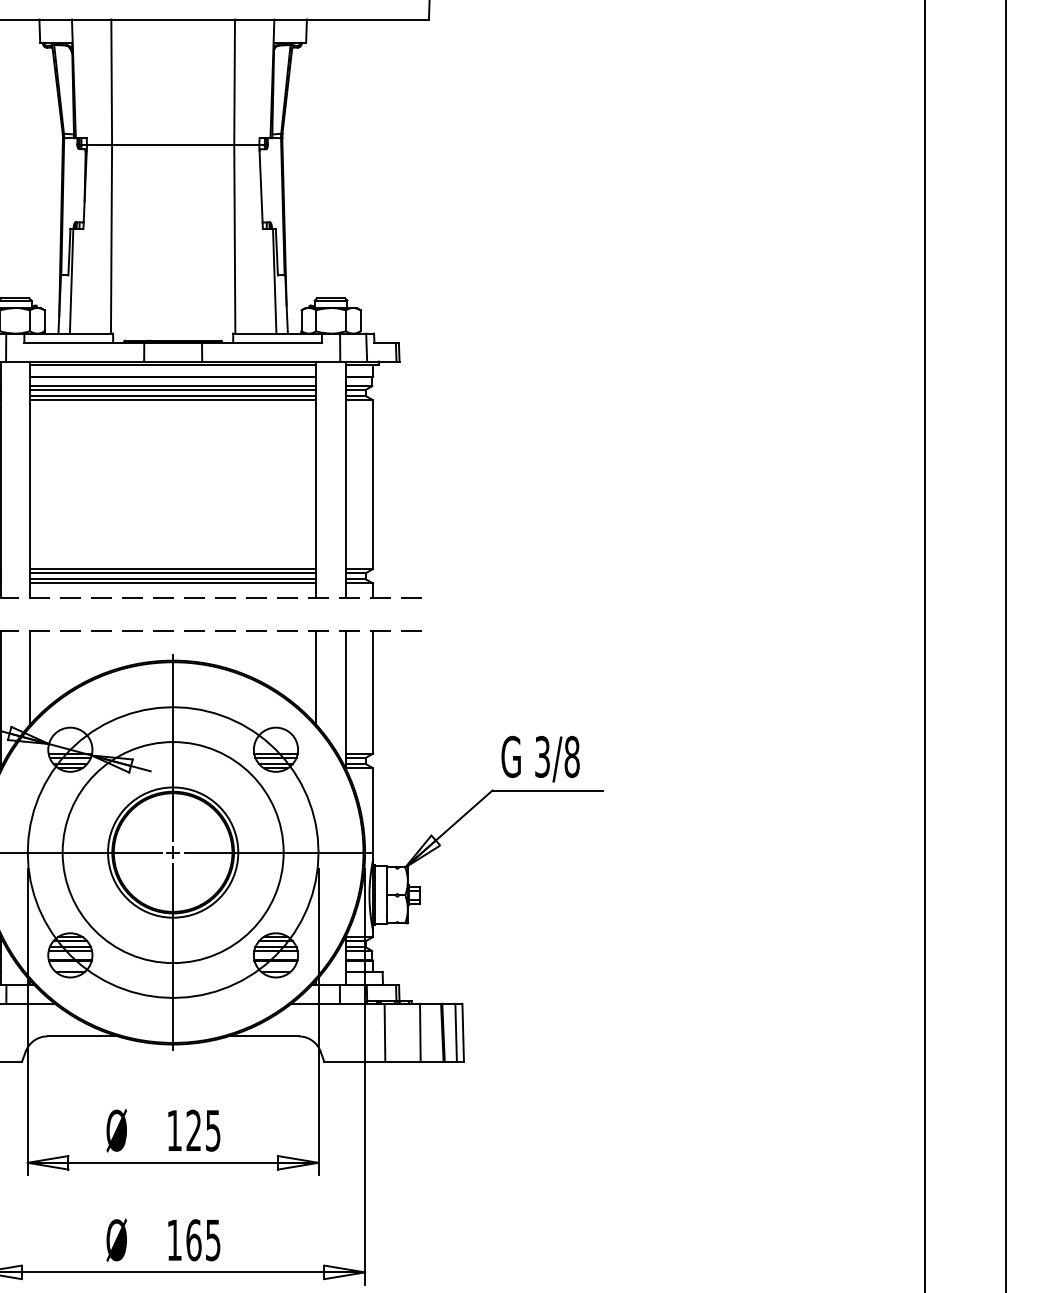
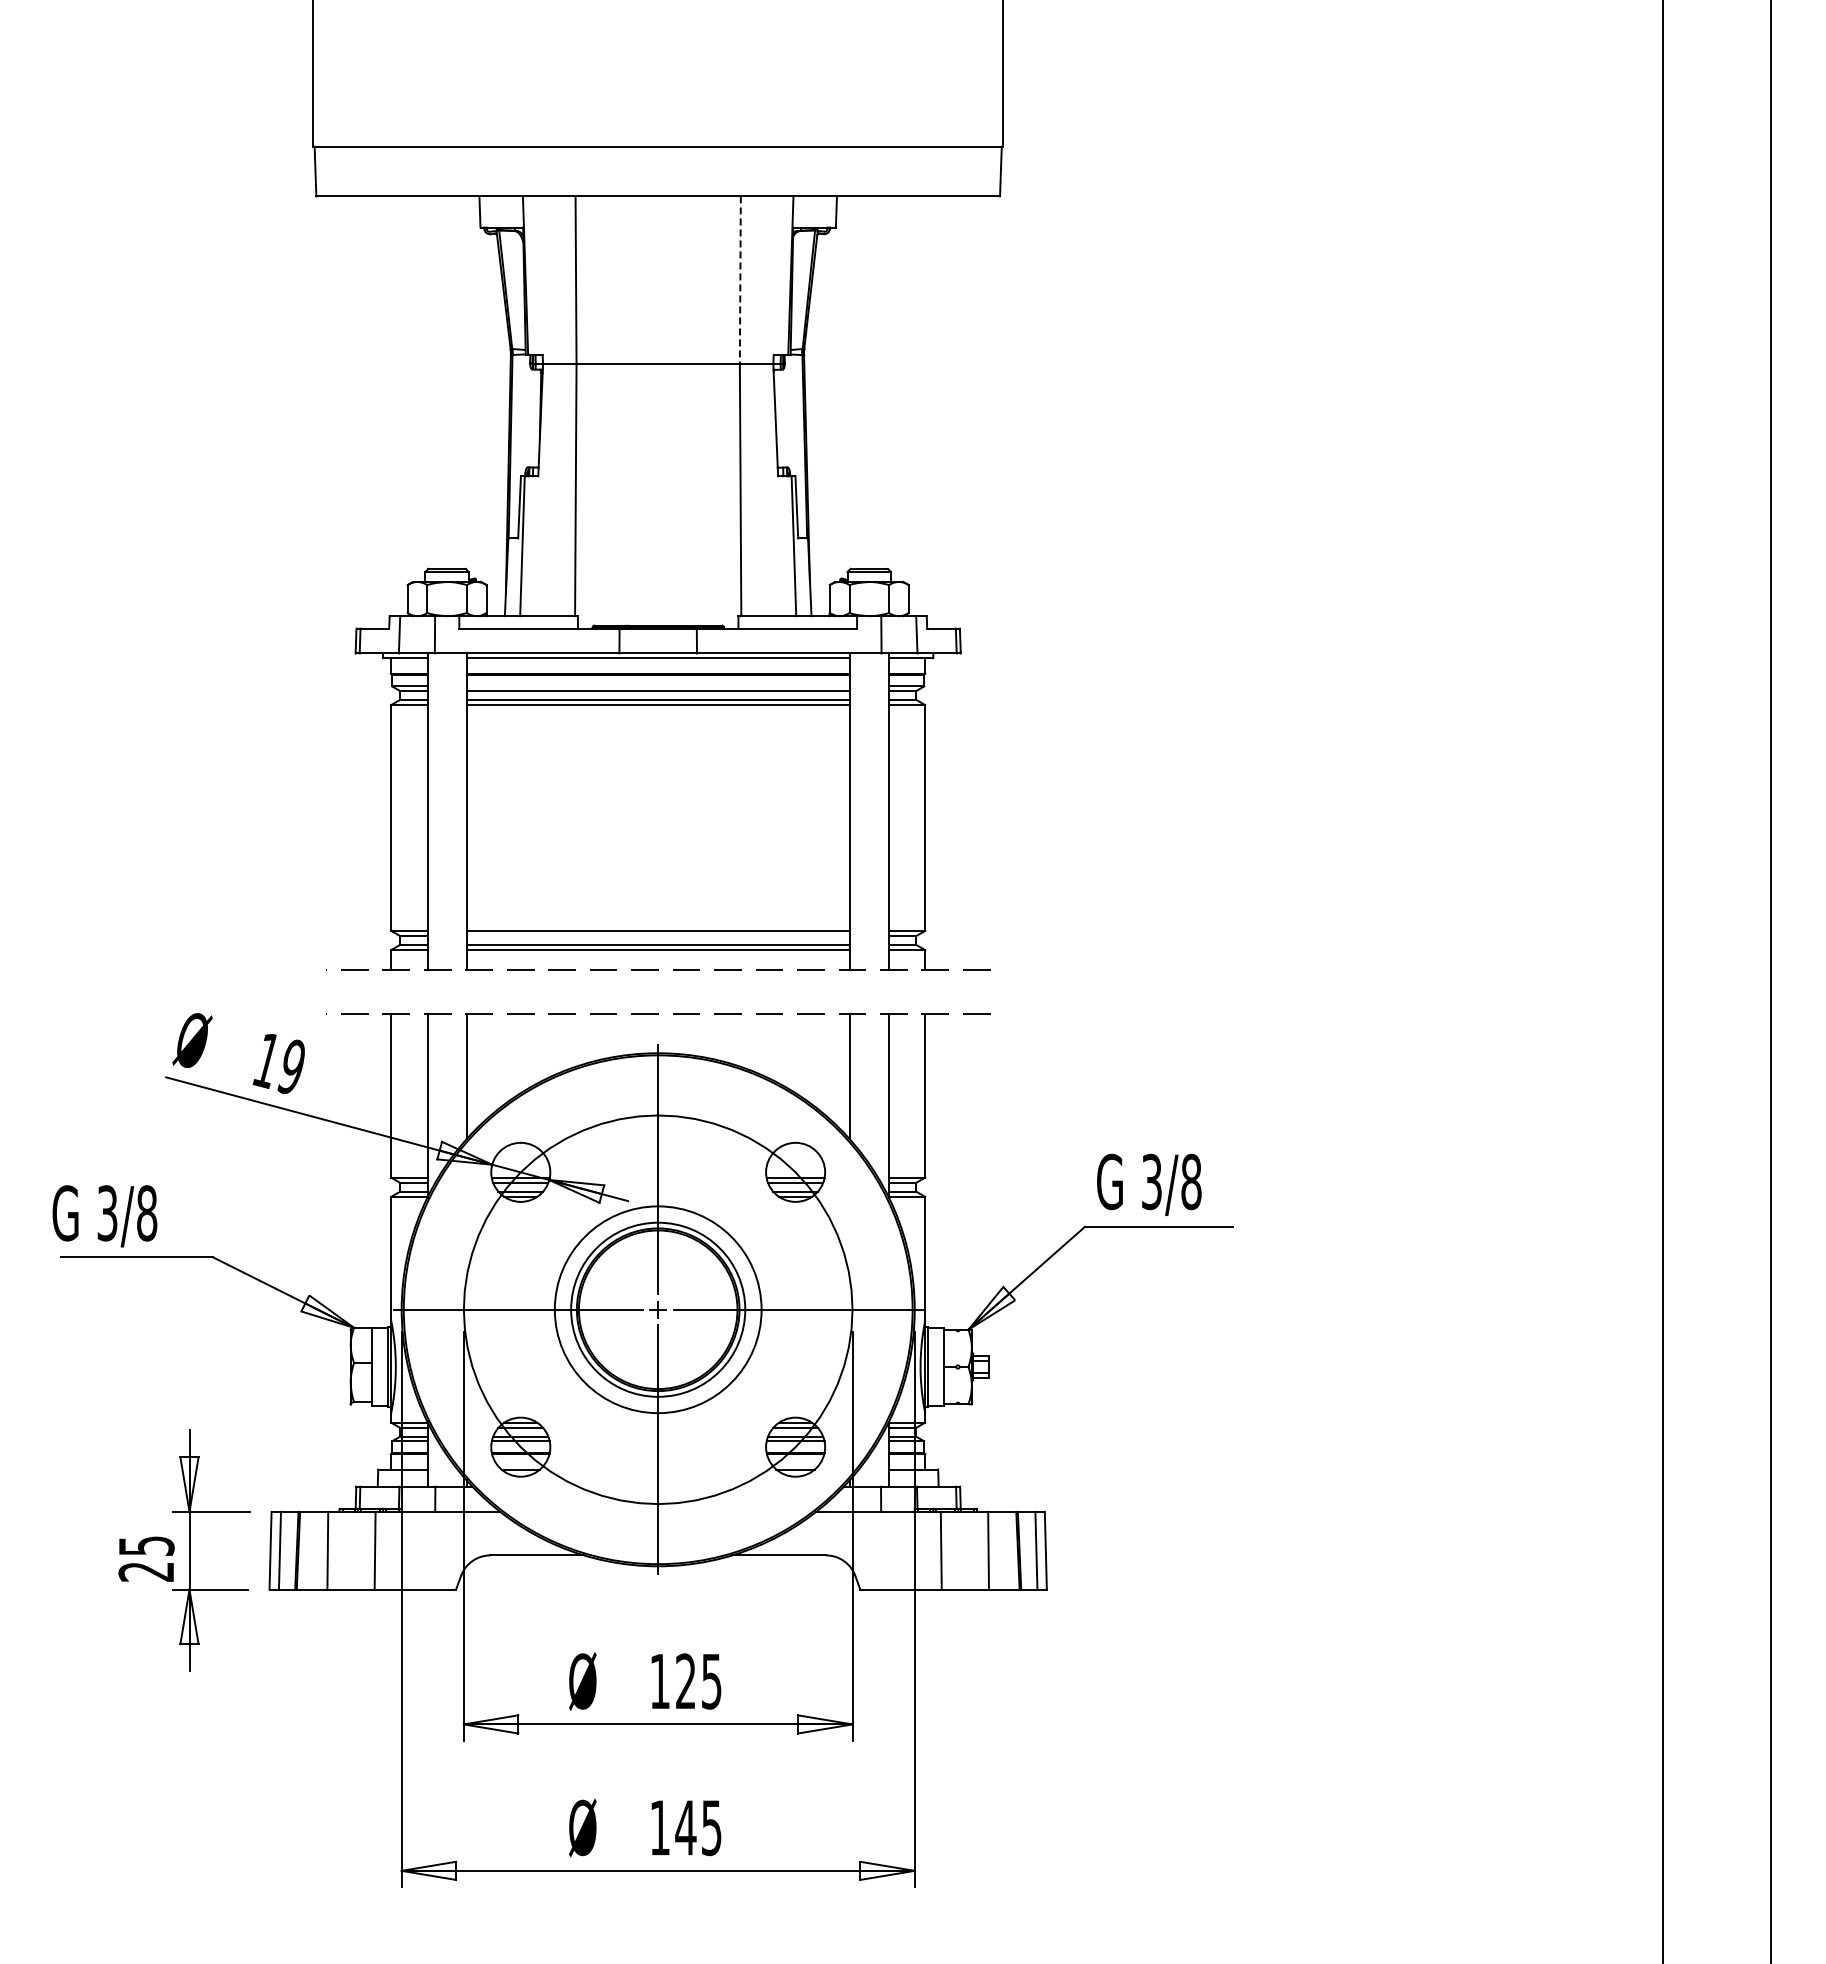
line: (234, 82) -> (740, 280), solid -> dashed
line: (172, 386) -> (657, 686), removed
line: (172, 573) -> (657, 936), removed
circle: (172, 852) -> (657, 1309), size x0.7
text: (193, 1239) -> (685, 1827), 165 -> 145

